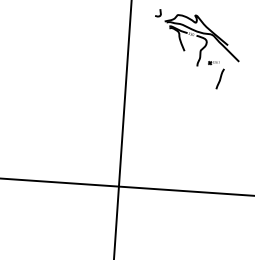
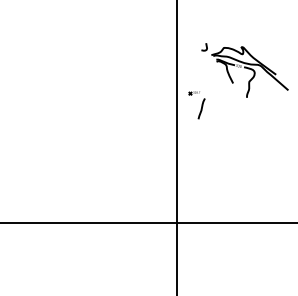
part: (215, 75) -> (196, 105), moved

